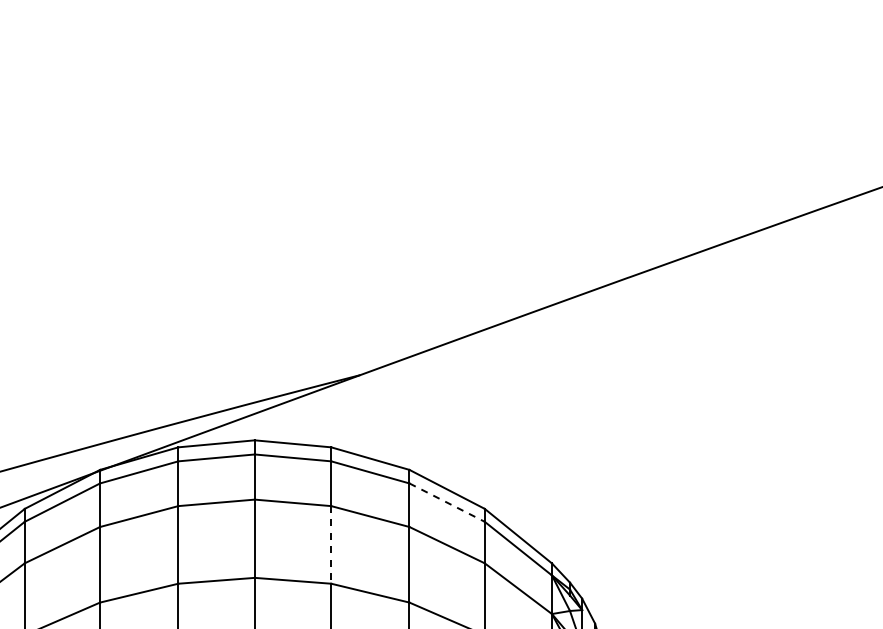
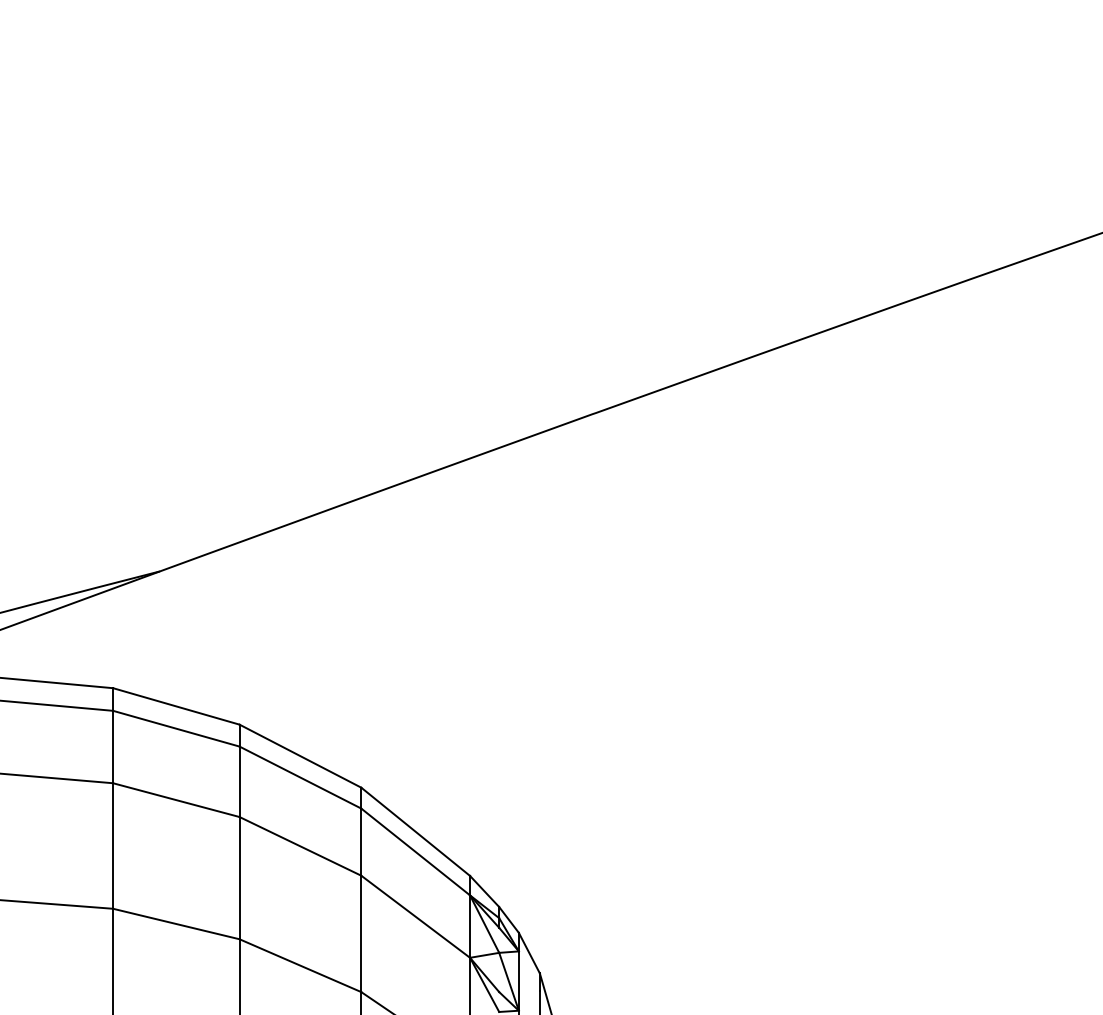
line: (447, 502) -> (301, 777), dashed -> solid
line: (331, 544) -> (113, 845), dashed -> solid

